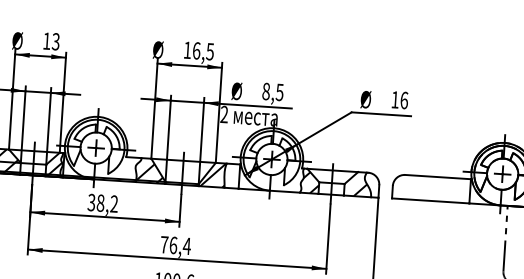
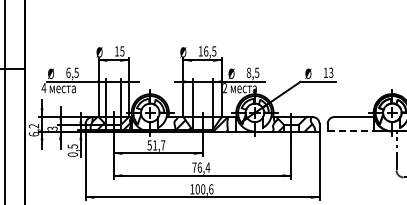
text: (56, 38) -> (122, 49), 13 -> 15
text: (404, 99) -> (331, 72), 16 -> 13
line: (432, 201) -> (351, 131), solid -> dashed
text: (103, 203) -> (156, 145), 38,2 -> 51,7

